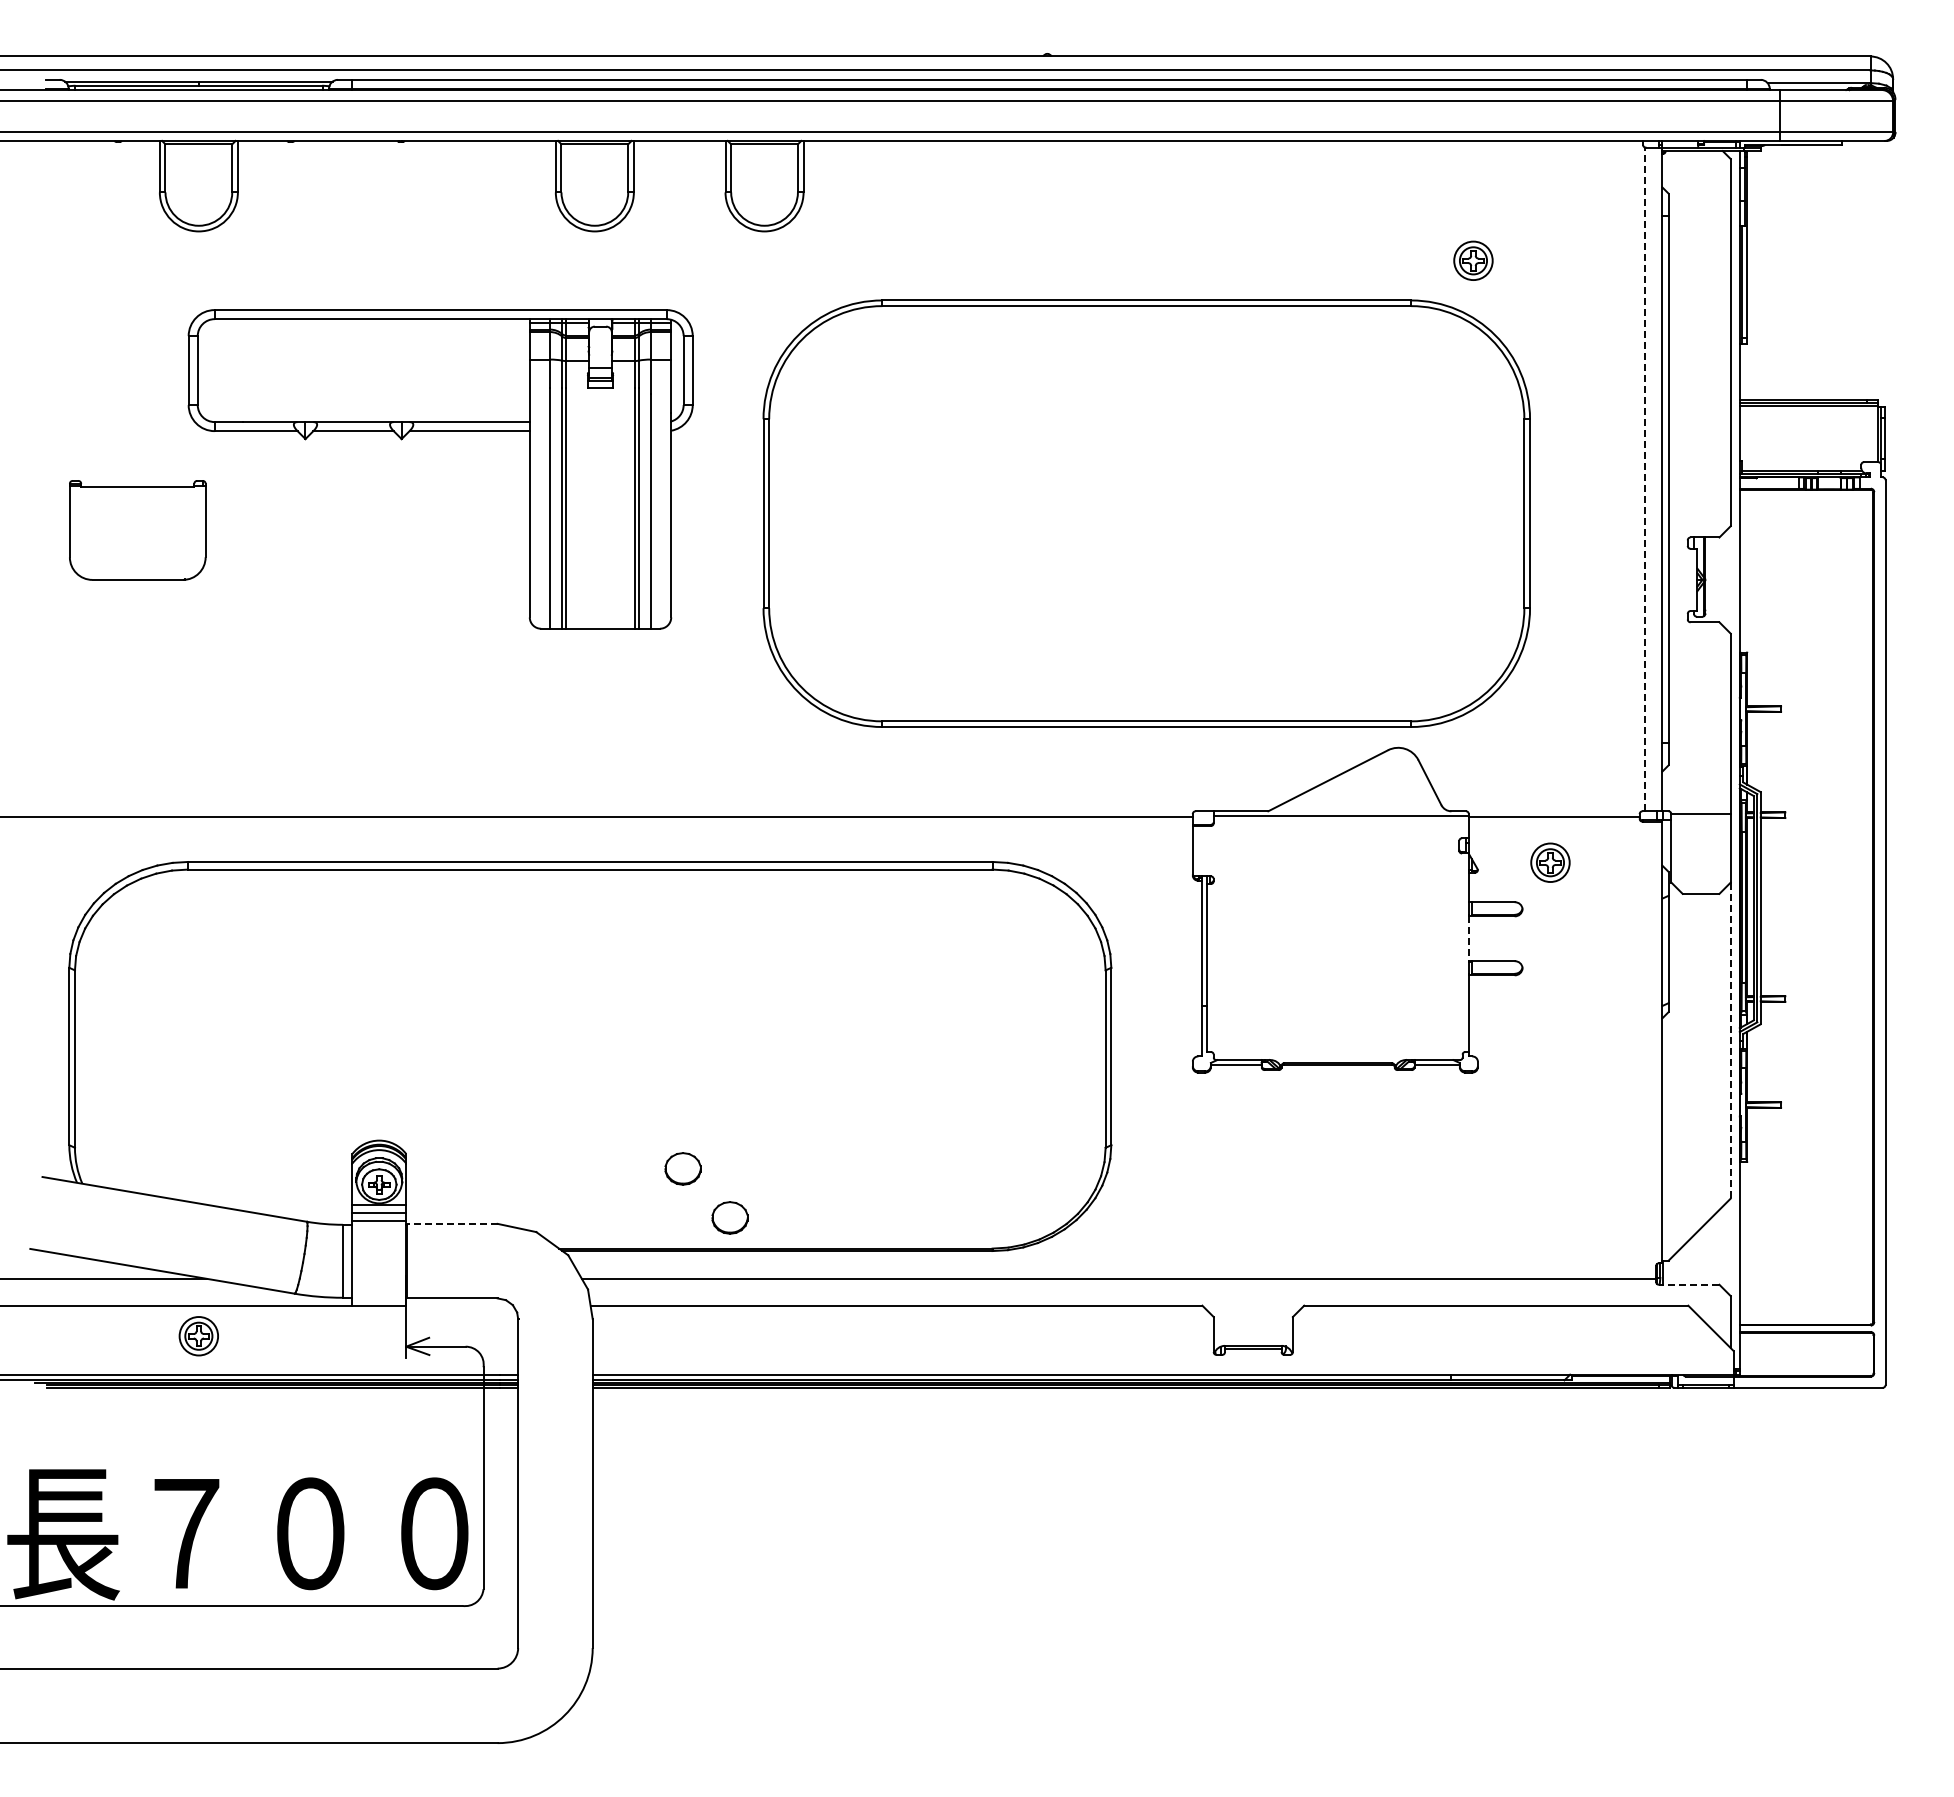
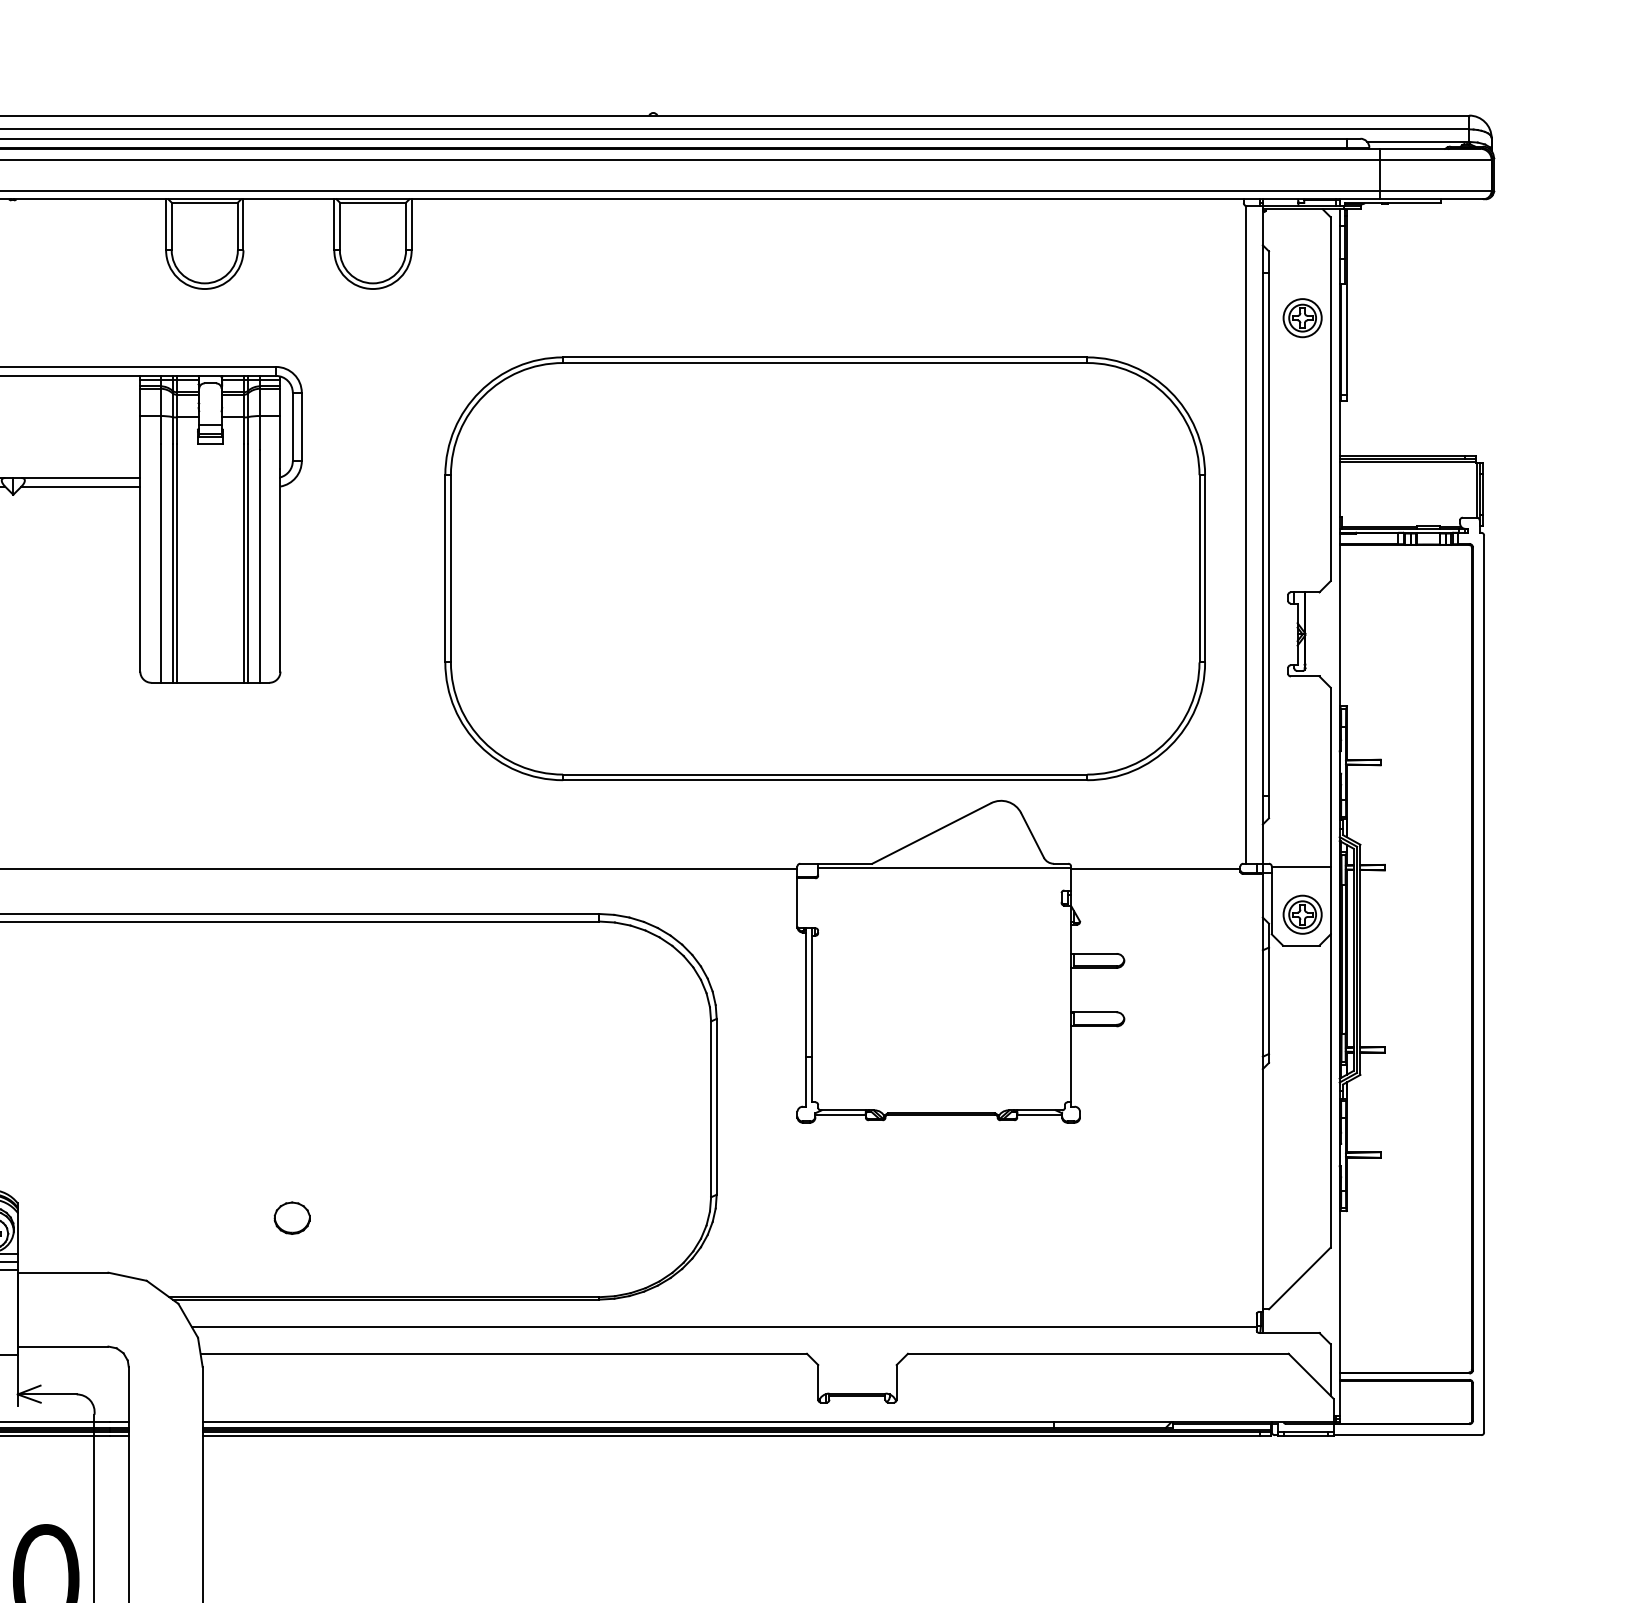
part: (1473, 260) -> (1302, 317), moved
line: (1645, 479) -> (1246, 534), dashed -> solid
part: (1146, 513) -> (824, 568), moved
part: (1550, 862) -> (1302, 914), moved
line: (1468, 939) -> (1070, 990), dashed -> solid
line: (1730, 1041) -> (1330, 1091), dashed -> solid
part: (729, 1217) -> (338, 1266), removed
line: (451, 1223) -> (62, 1272), dashed -> solid
line: (1688, 1284) -> (1288, 1332), dashed -> solid

